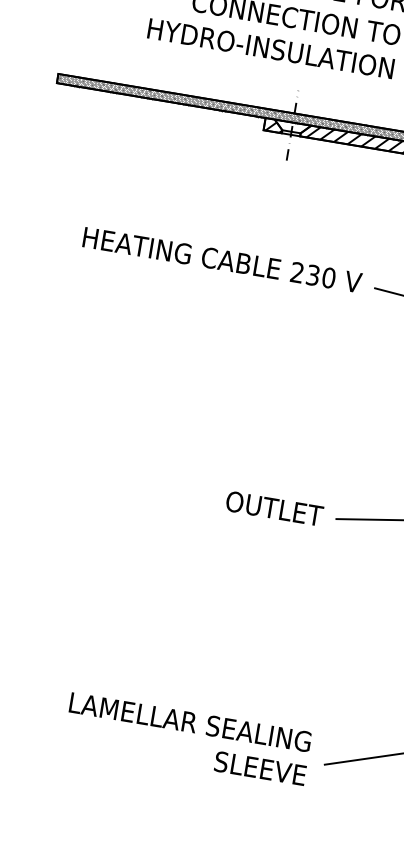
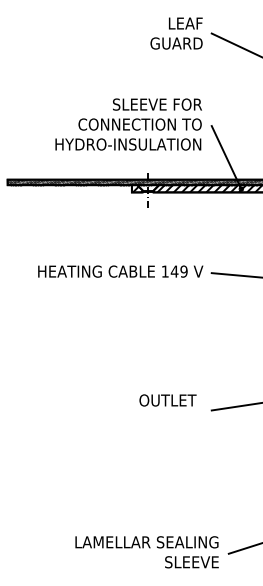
text: (312, 275) -> (174, 271), 230 -> 149
text: (273, 508) -> (167, 400), moved

